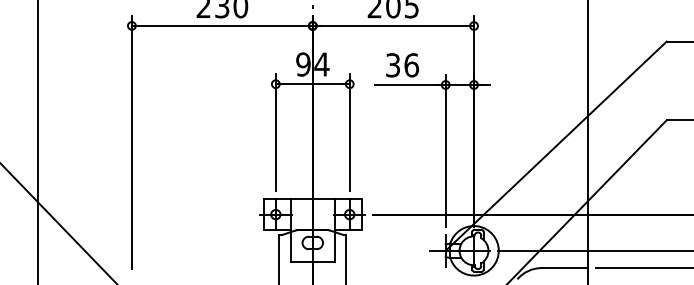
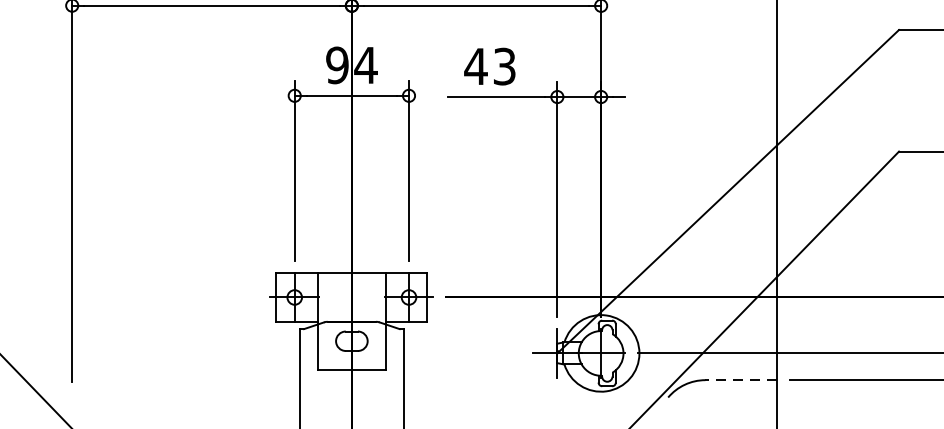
text: (402, 65) -> (490, 66), 36 -> 43
line: (564, 268) -> (741, 380), solid -> dashed

